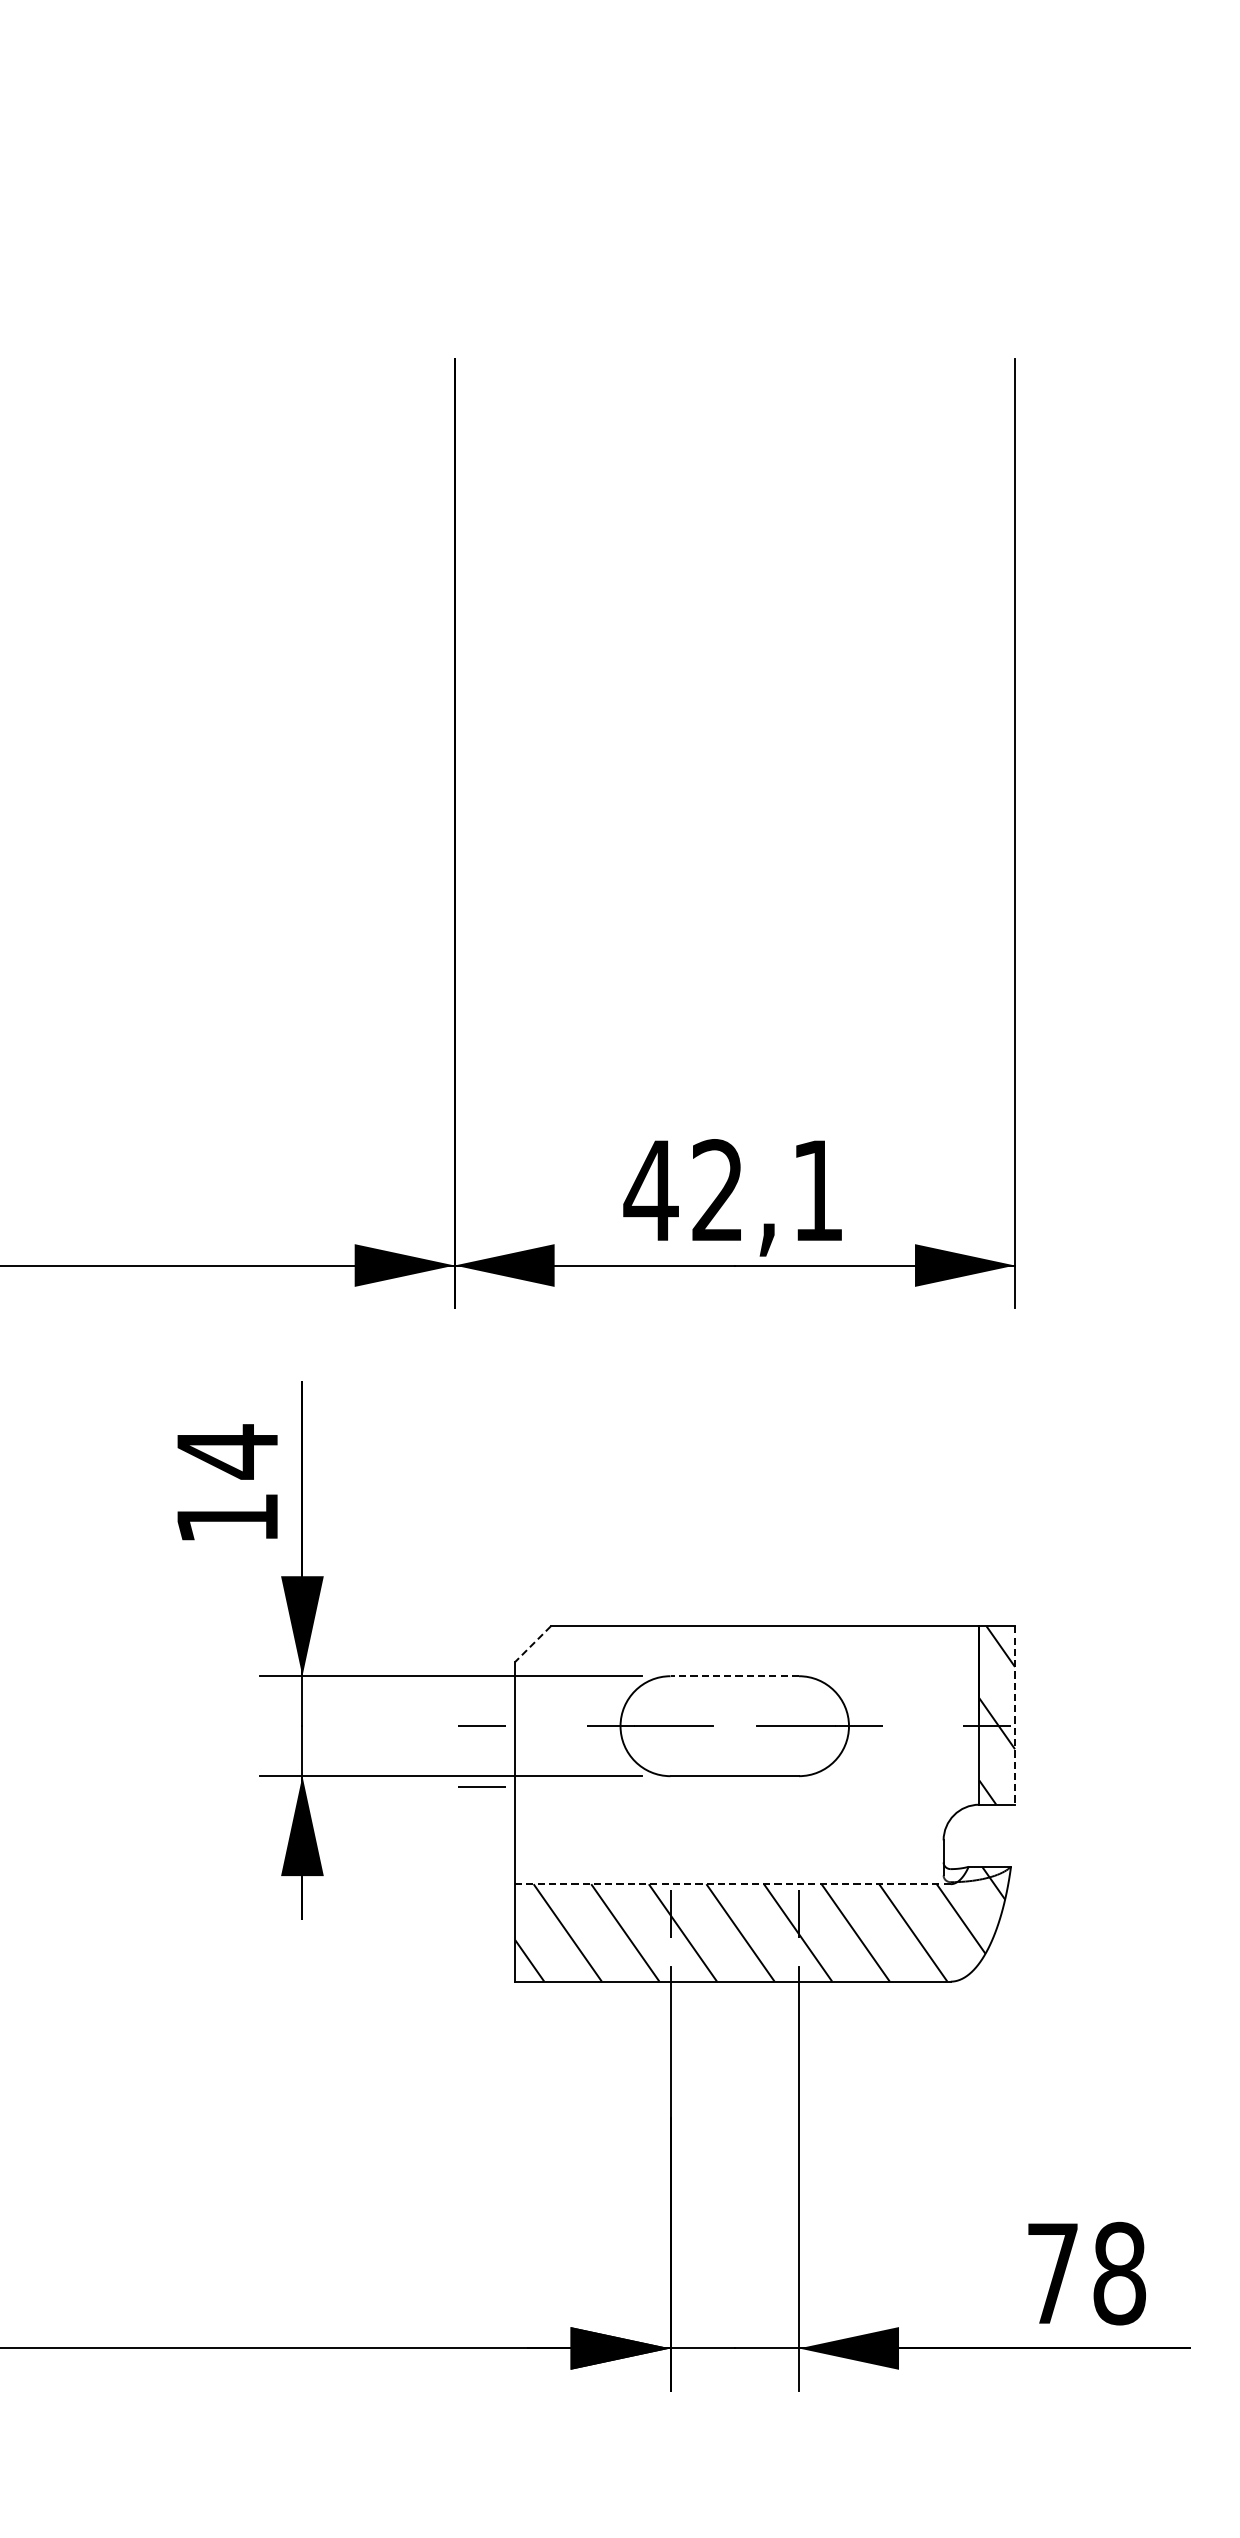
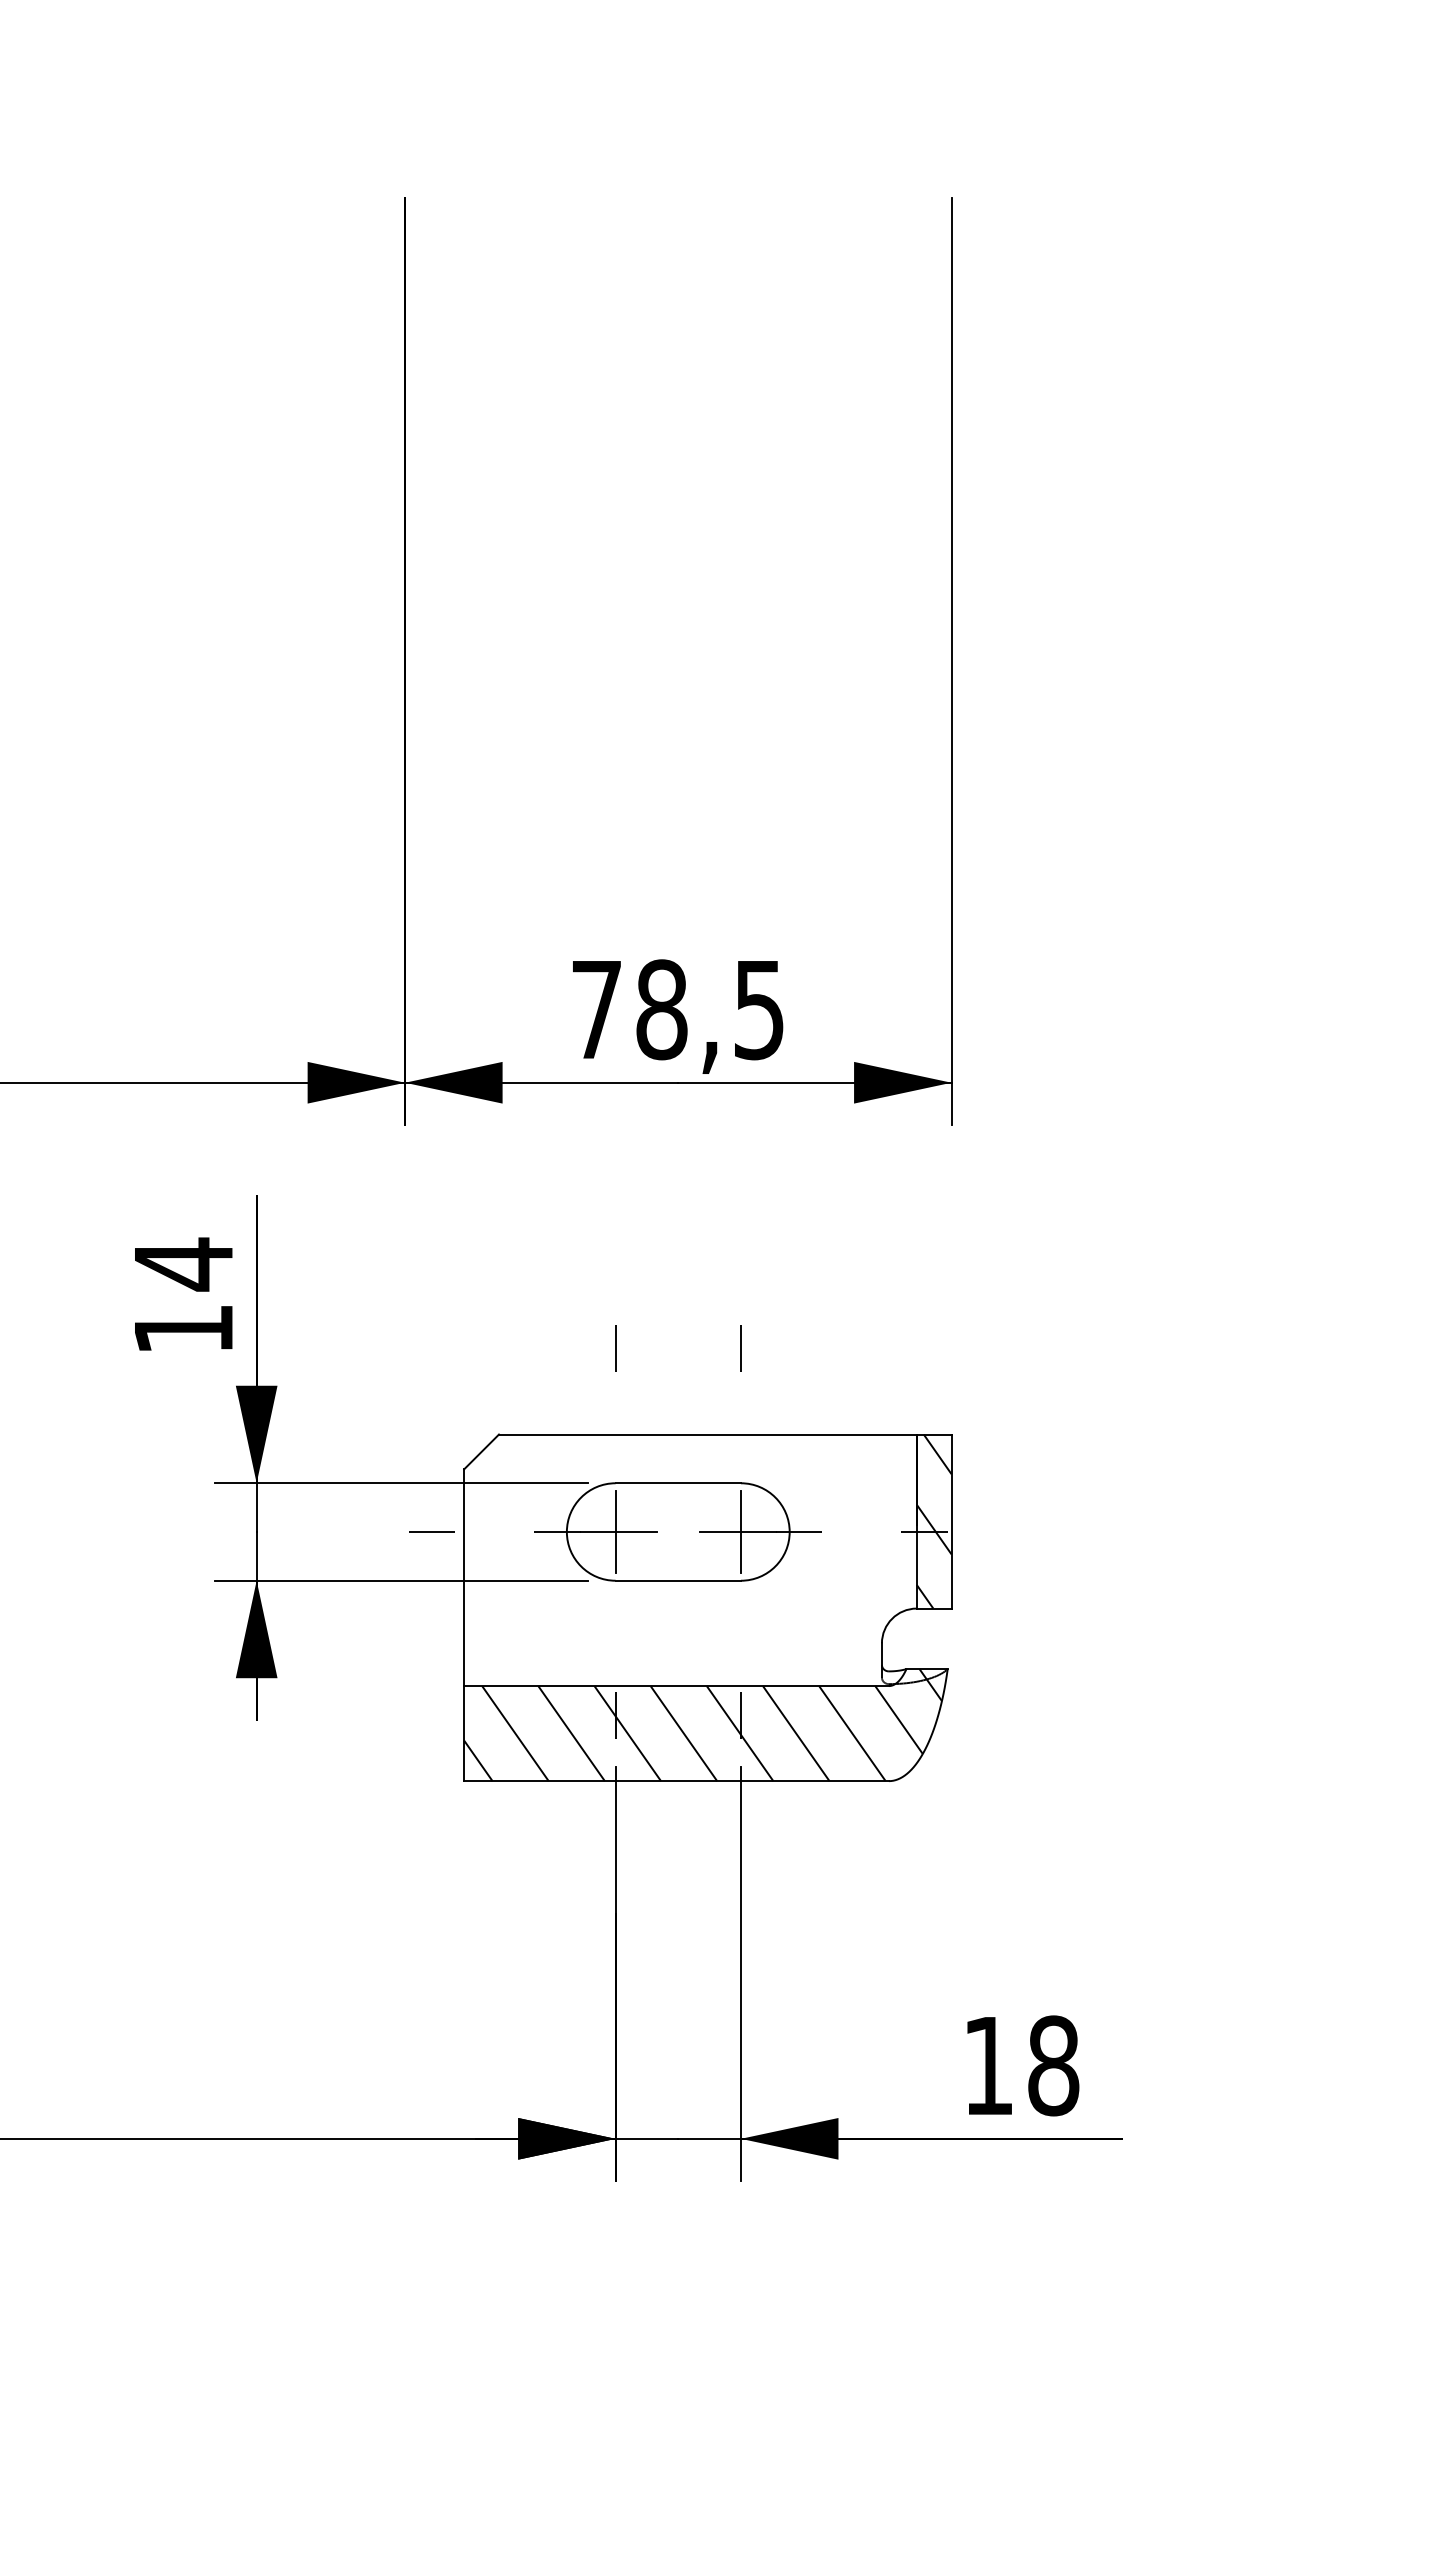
text: (732, 1190) -> (676, 1009), 42,1 -> 78,5
line: (670, 1538) -> (615, 1348), added
line: (798, 1538) -> (740, 1348), added
line: (532, 1643) -> (481, 1451), dashed -> solid
line: (734, 1676) -> (678, 1483), dashed -> solid
line: (1014, 1716) -> (951, 1522), dashed -> solid
line: (670, 1725) -> (615, 1531), added
line: (798, 1725) -> (740, 1531), added
line: (481, 1786) -> (431, 1590), removed
line: (732, 1884) -> (676, 1686), dashed -> solid
text: (1052, 2273) -> (988, 2065), 78 -> 18

